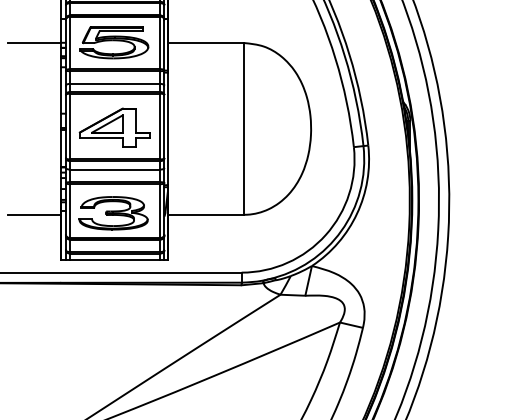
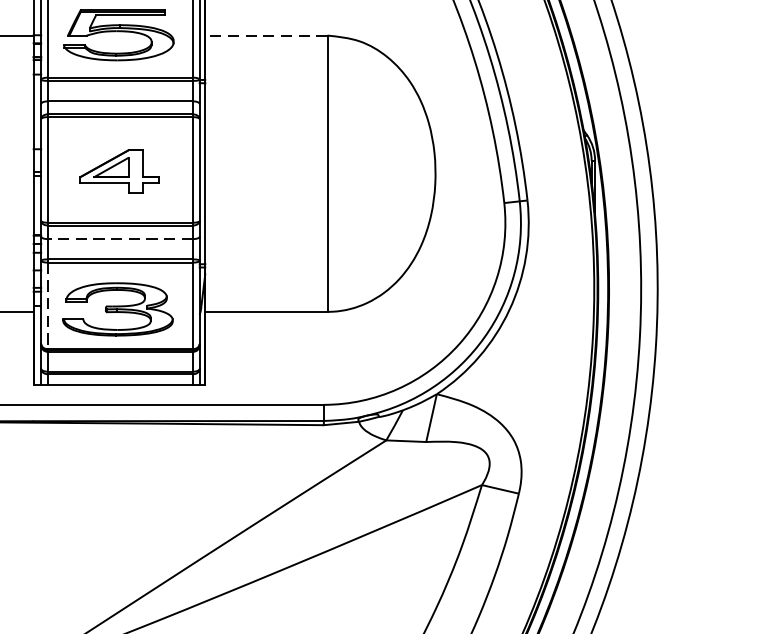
line: (205, 43) -> (265, 36), solid -> dashed
part: (114, 127) -> (119, 171), size x0.7
line: (114, 169) -> (119, 238), solid -> dashed
line: (70, 211) -> (48, 306), solid -> dashed

